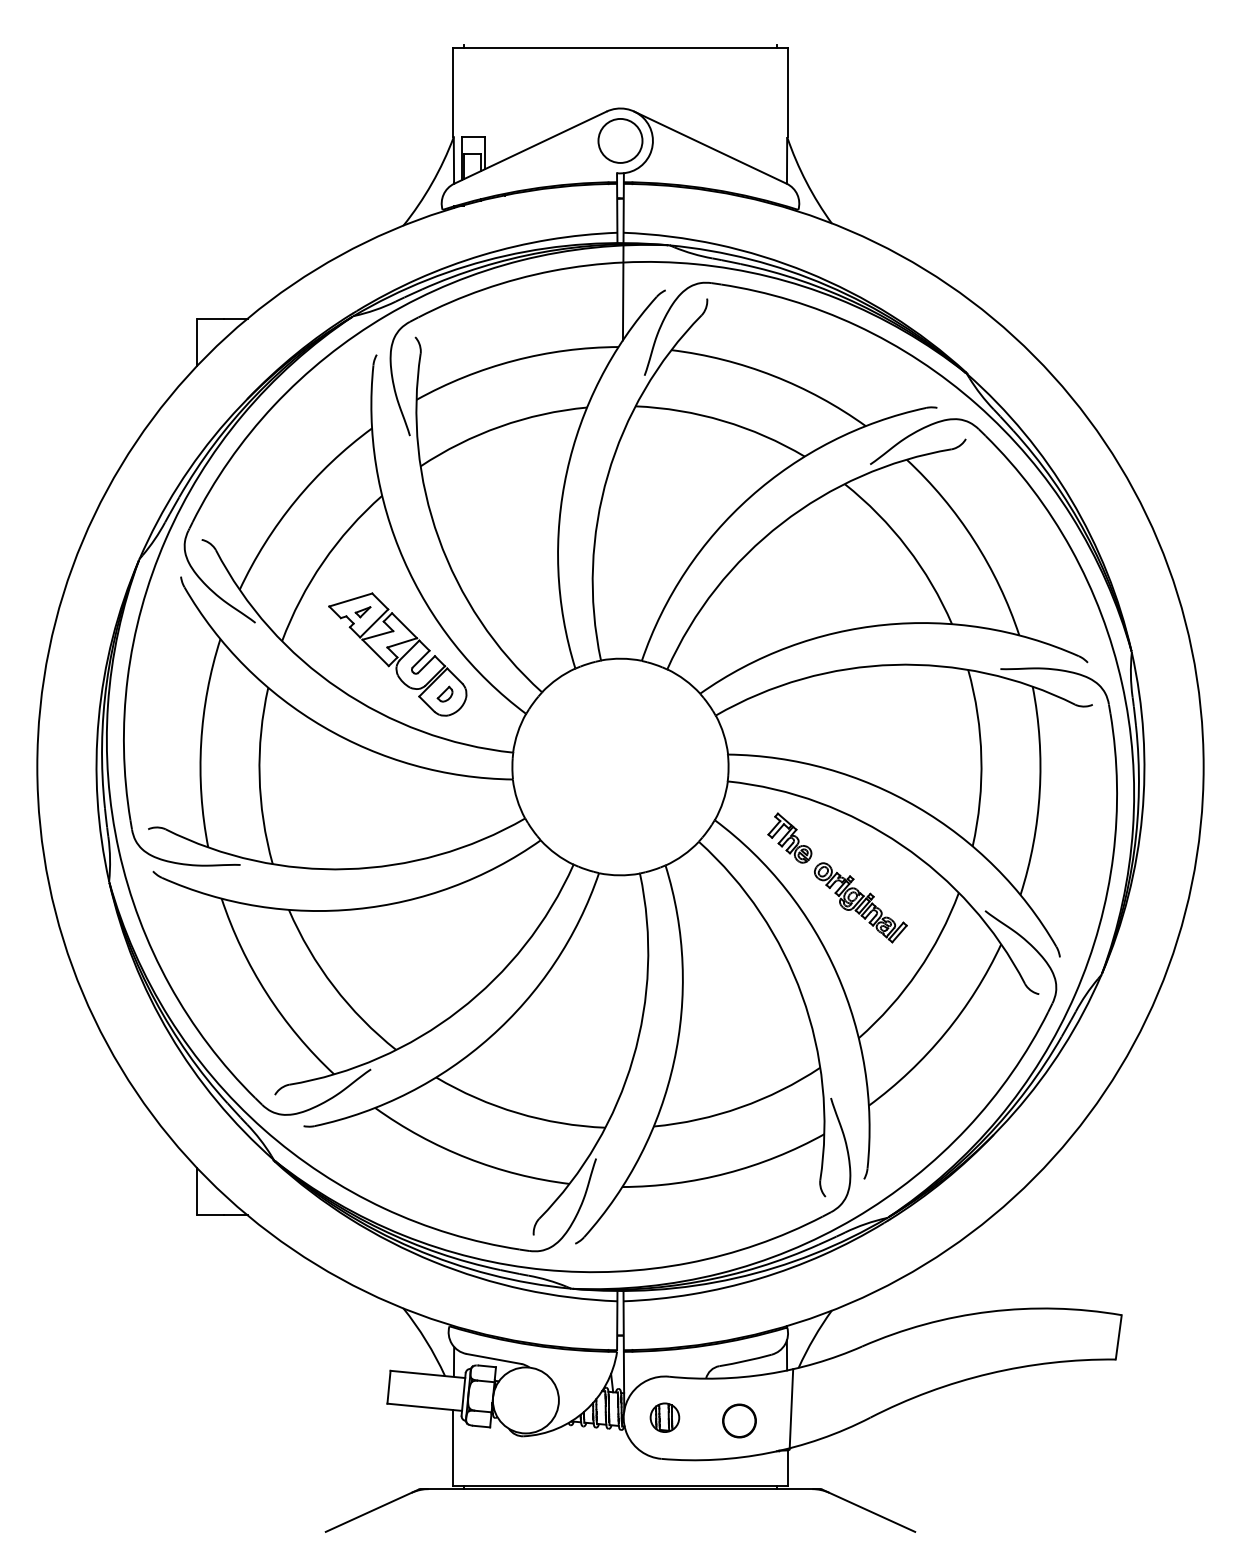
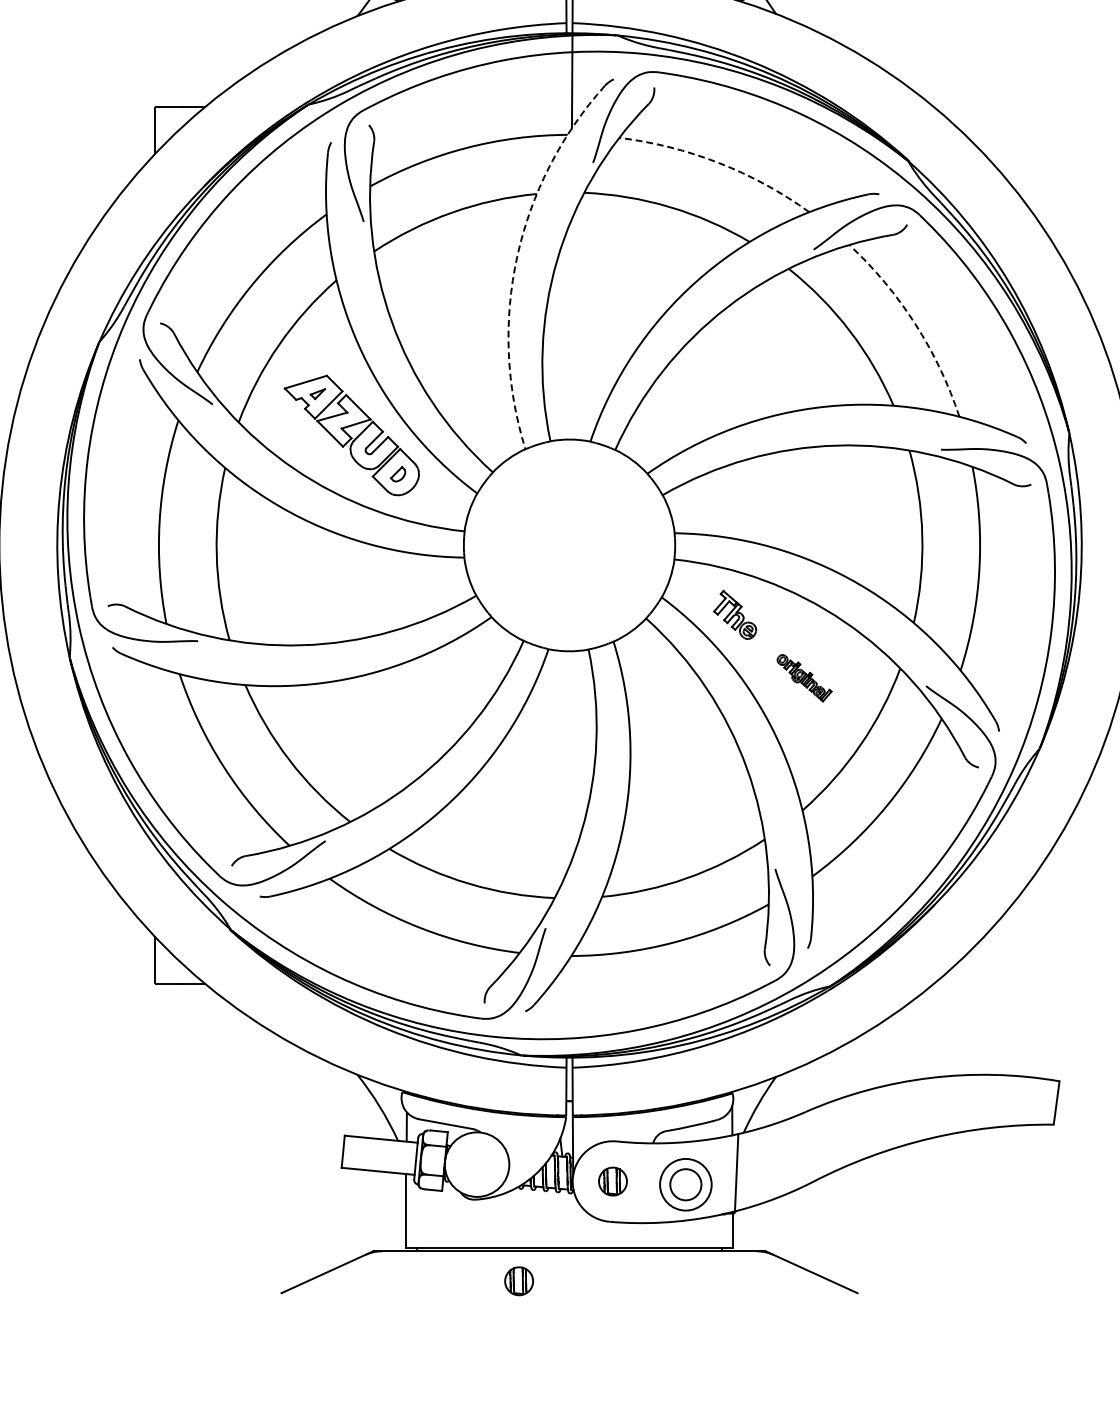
arc: (773, 375) -> (719, 162), solid -> dashed
arc: (566, 472) -> (516, 257), solid -> dashed
arc: (974, 540) -> (915, 323), solid -> dashed
part: (860, 902) -> (804, 677), size x0.6
circle: (739, 1420) -> (685, 1184), size x1.6
part: (568, 1519) -> (518, 1281), added

